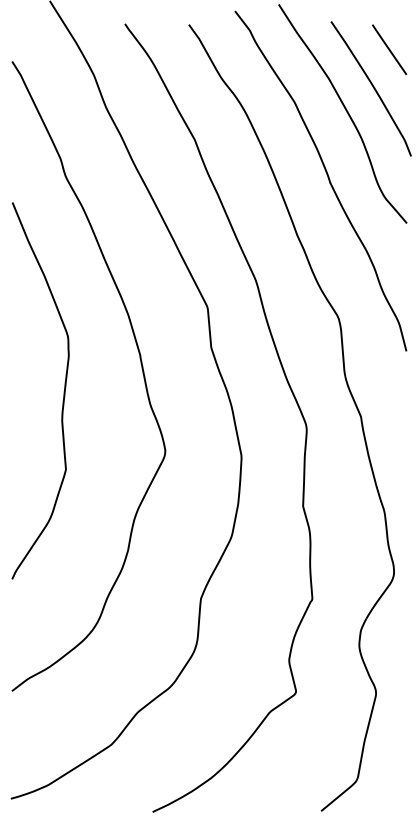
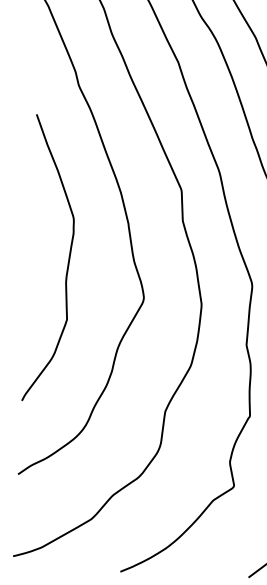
curve: (63, 391) -> (68, 259), moved

